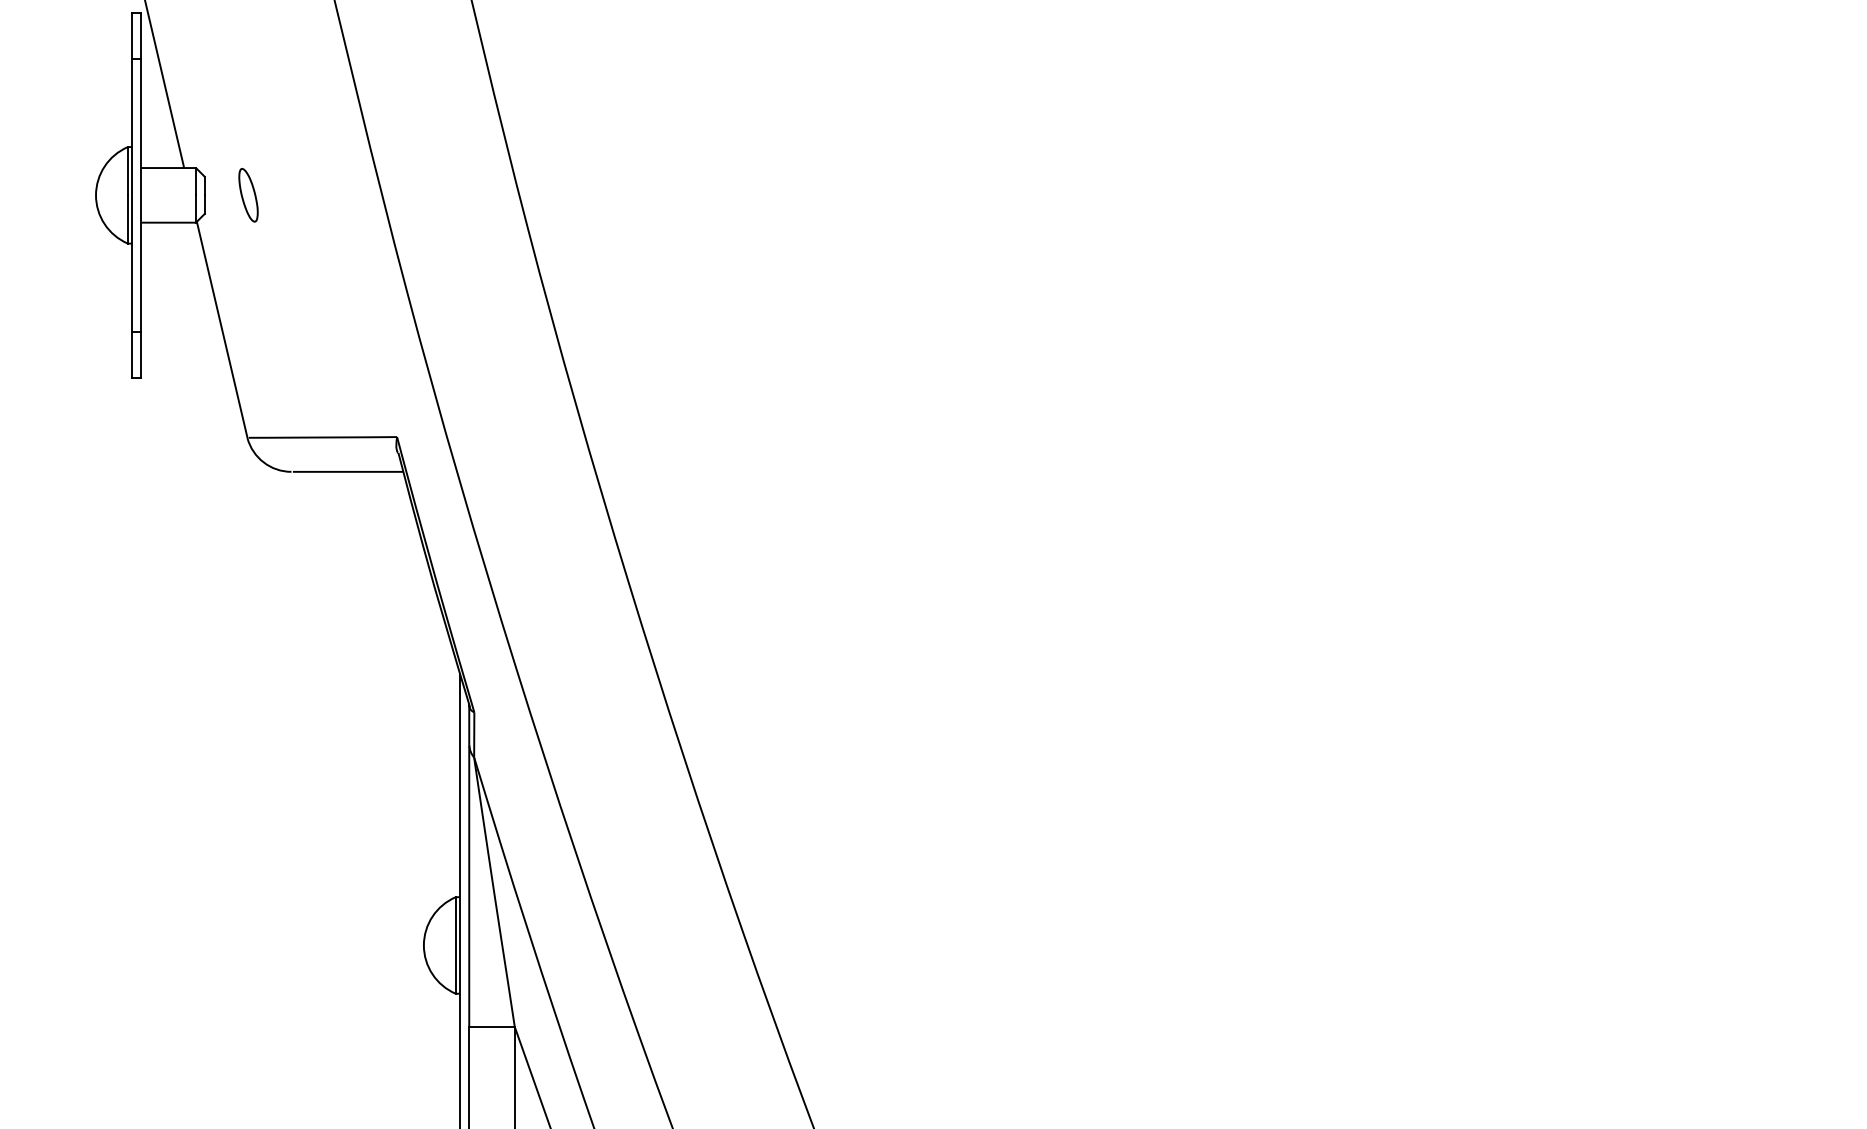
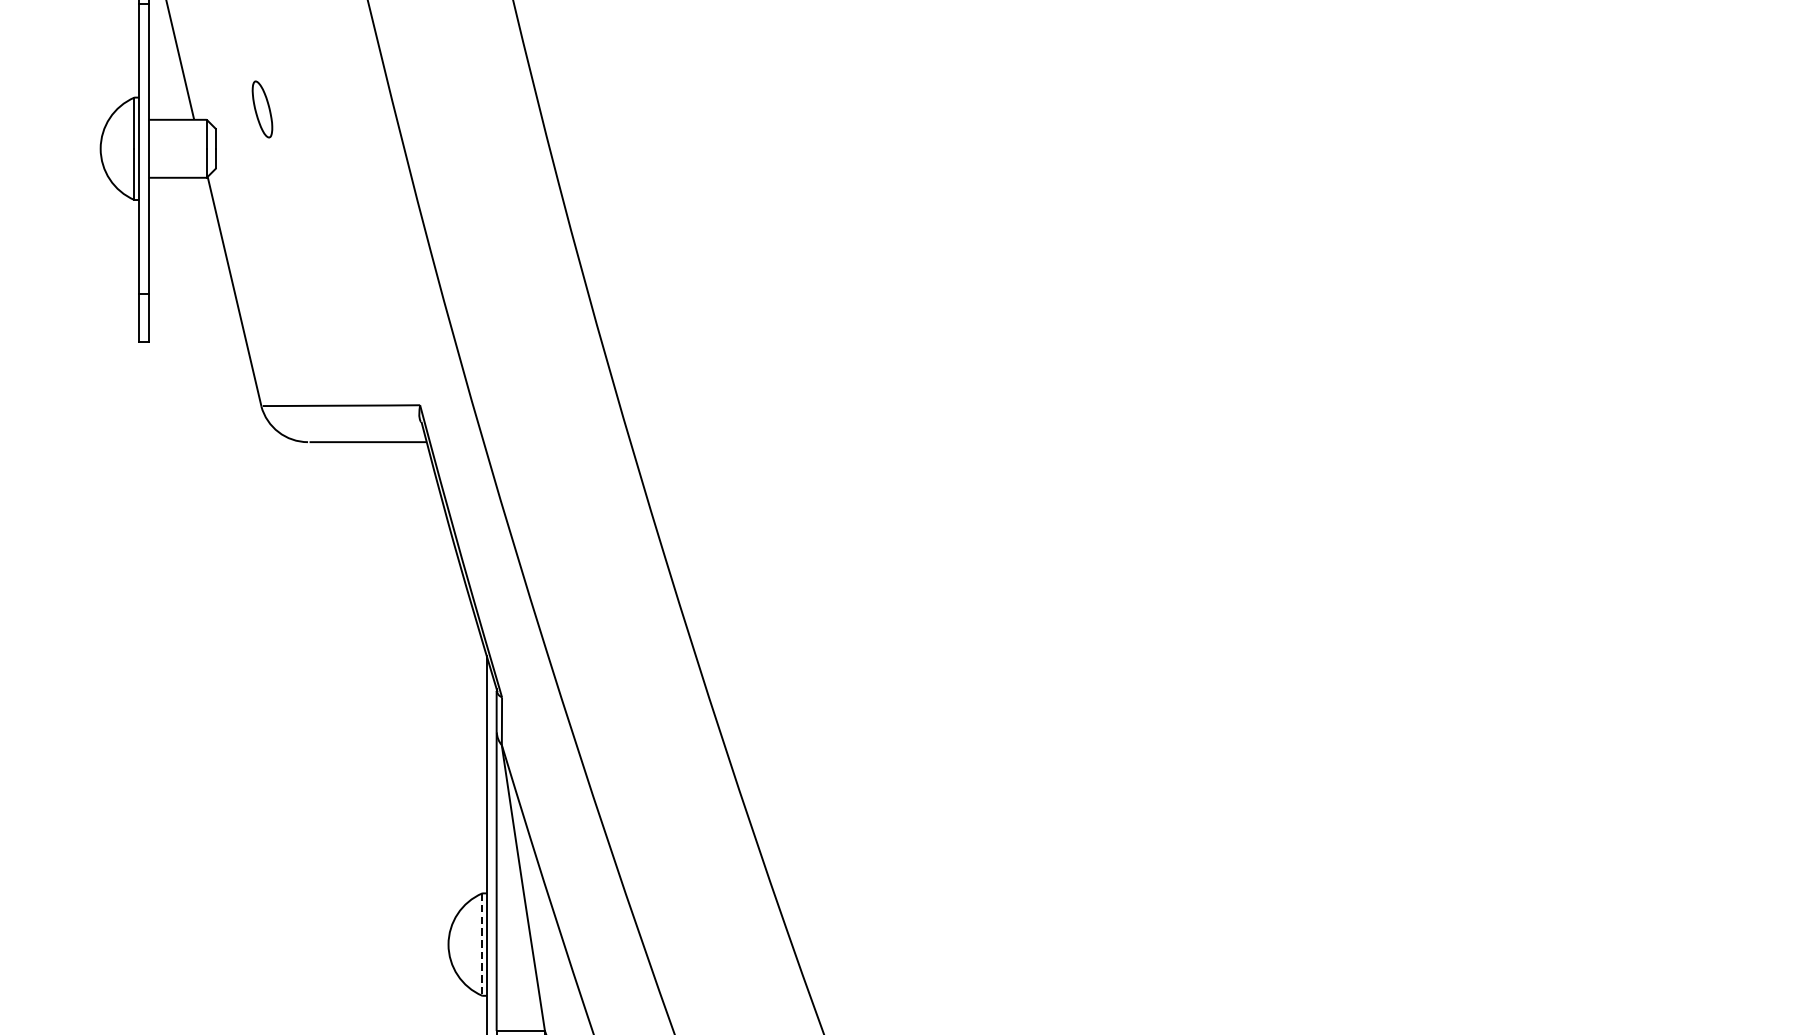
part: (248, 195) -> (262, 109), moved
line: (455, 945) -> (482, 944), solid -> dashed

